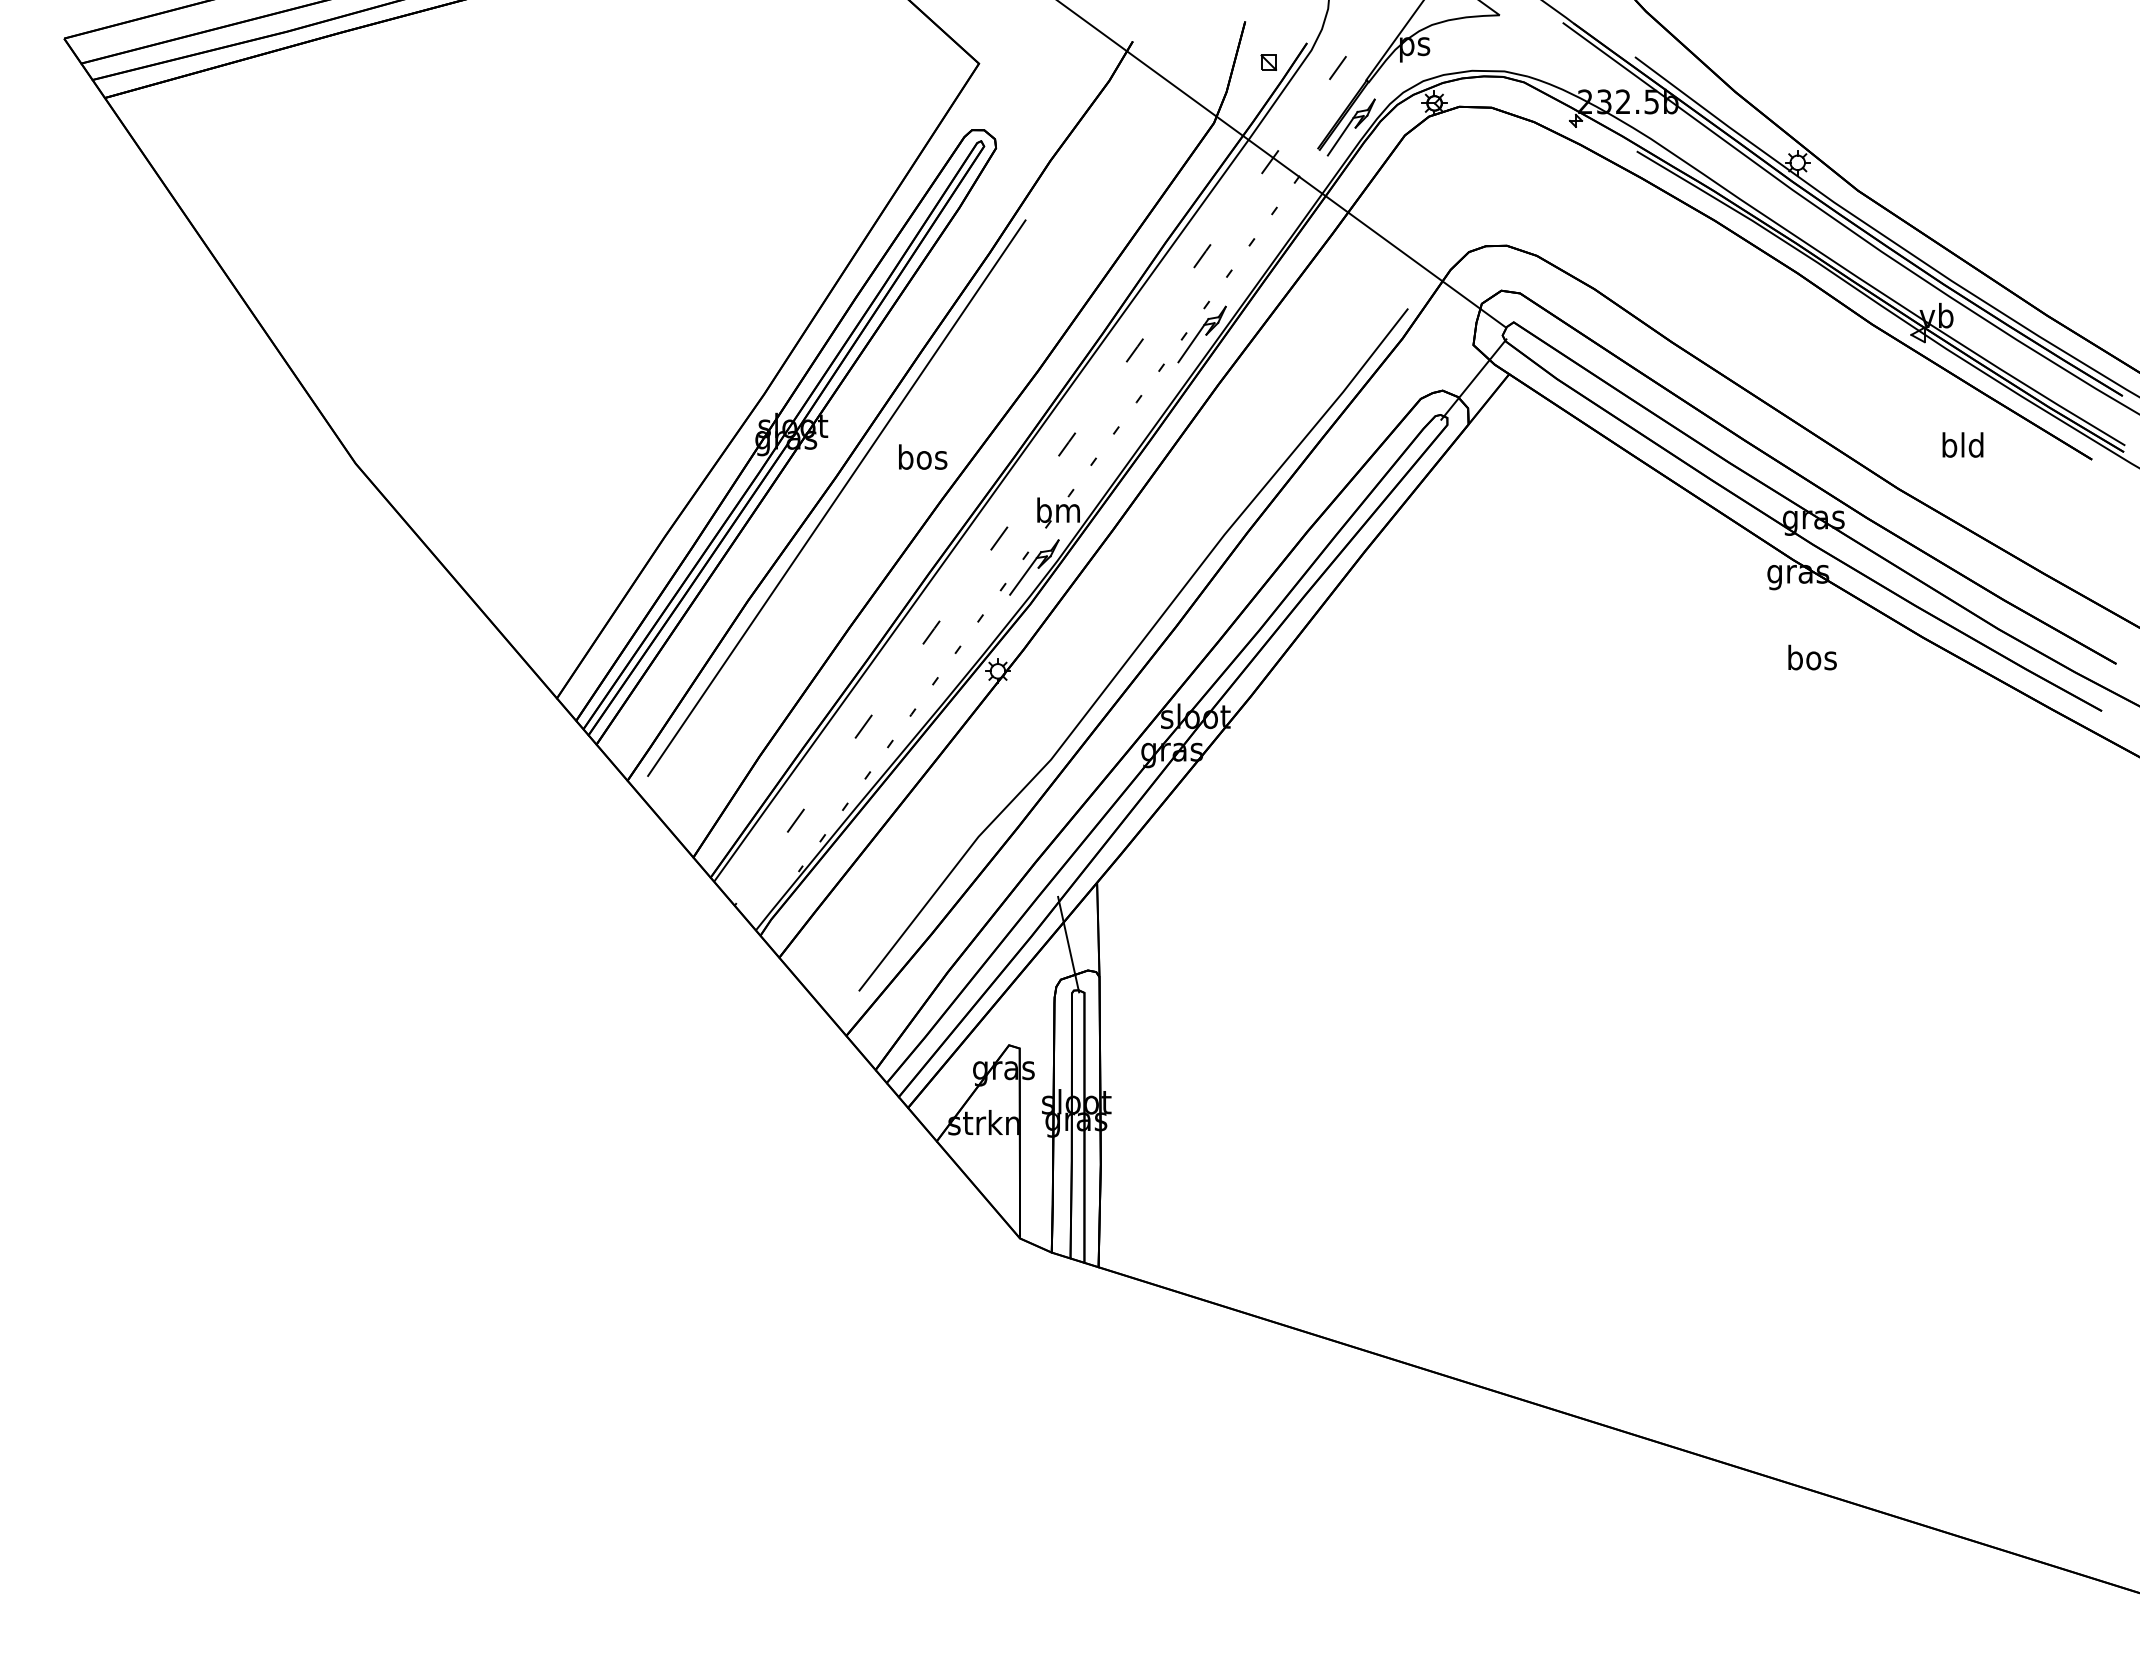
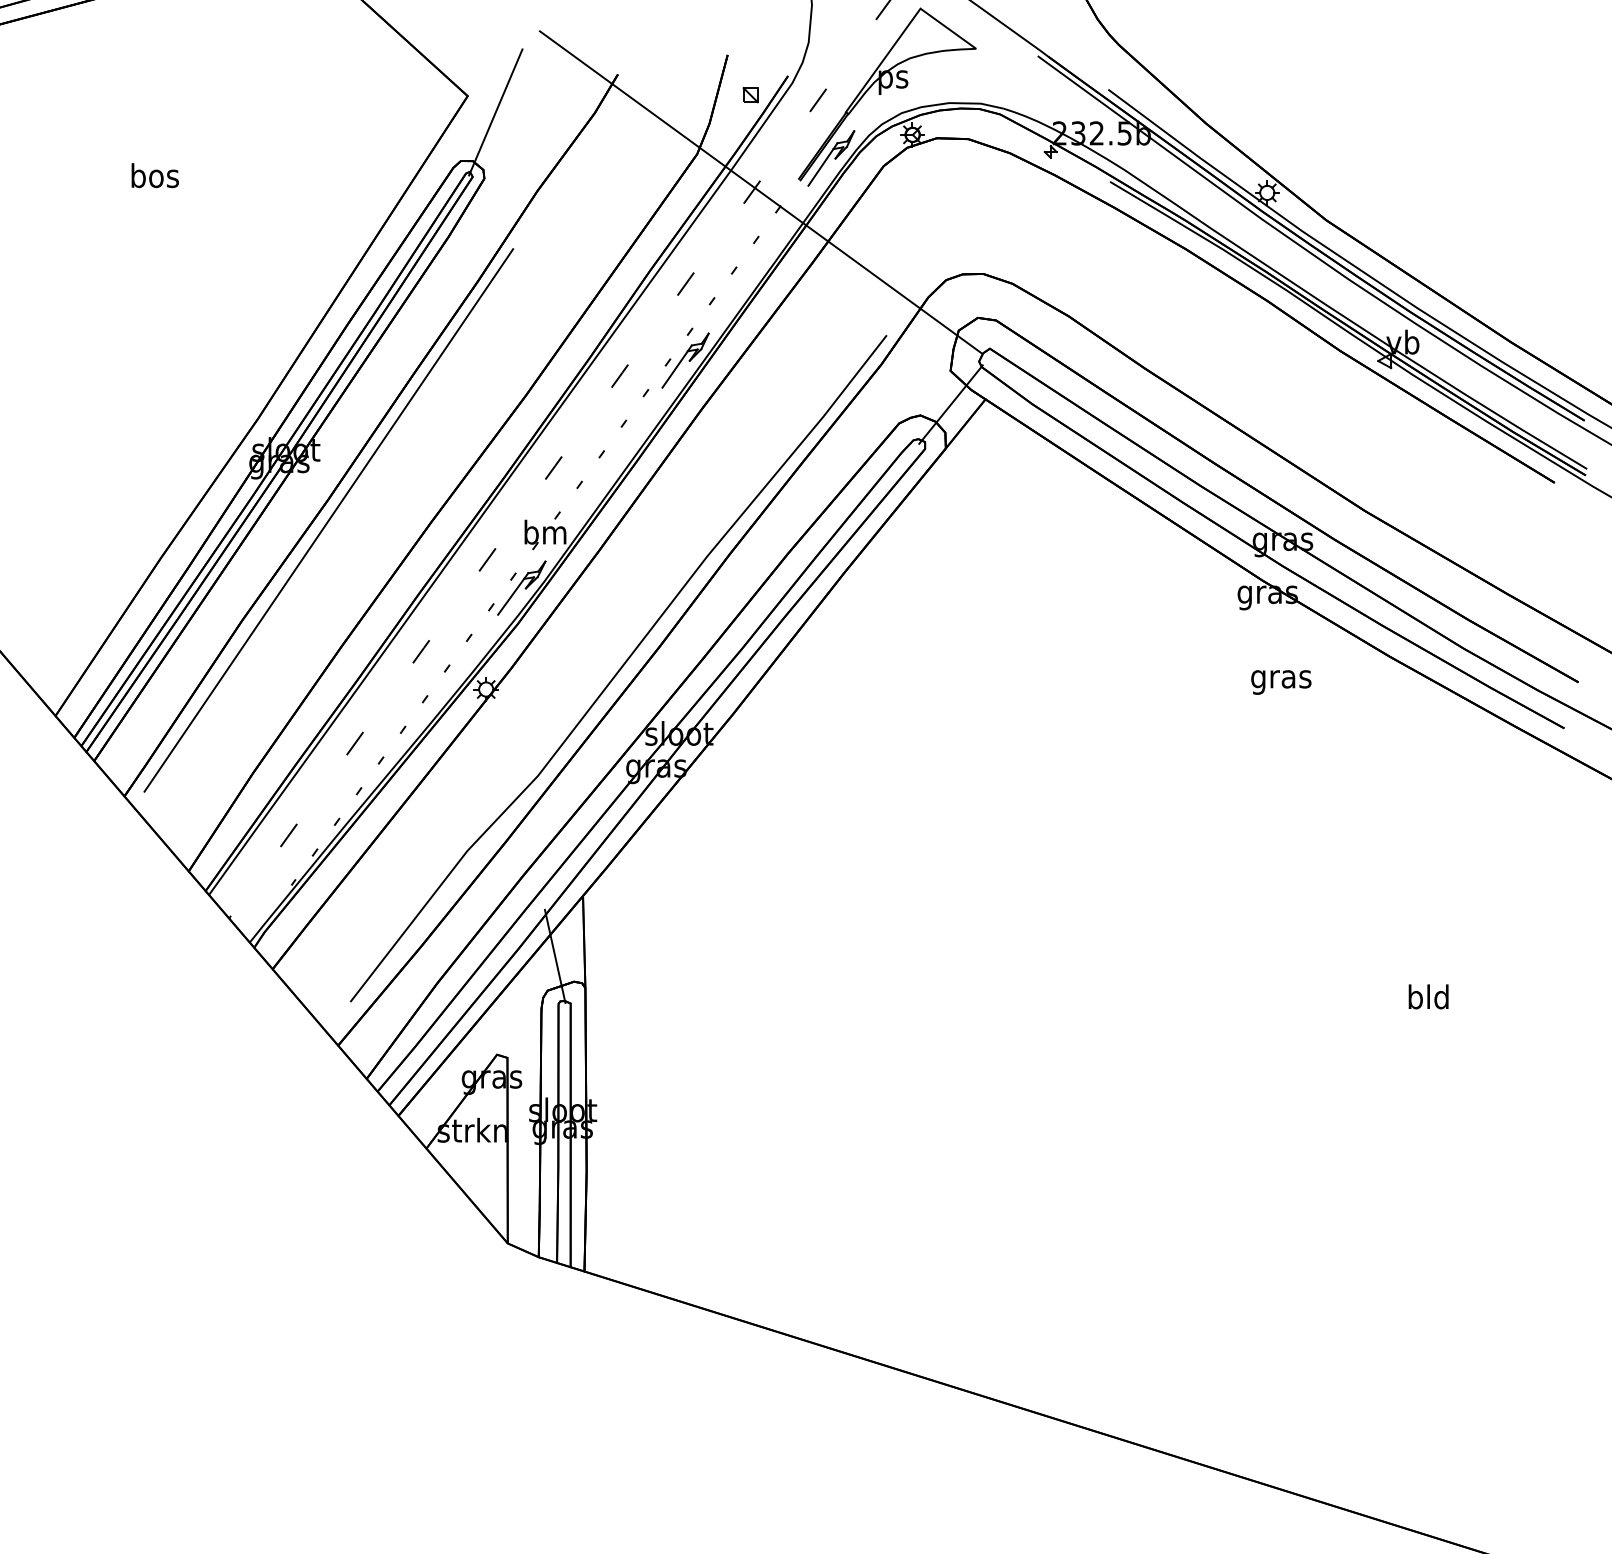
line: (1007, 79) -> (495, 111), added
text: (1962, 444) -> (1428, 996), moved
text: (923, 456) -> (155, 175), moved
text: (1811, 660) -> (1280, 678), bos -> gras

